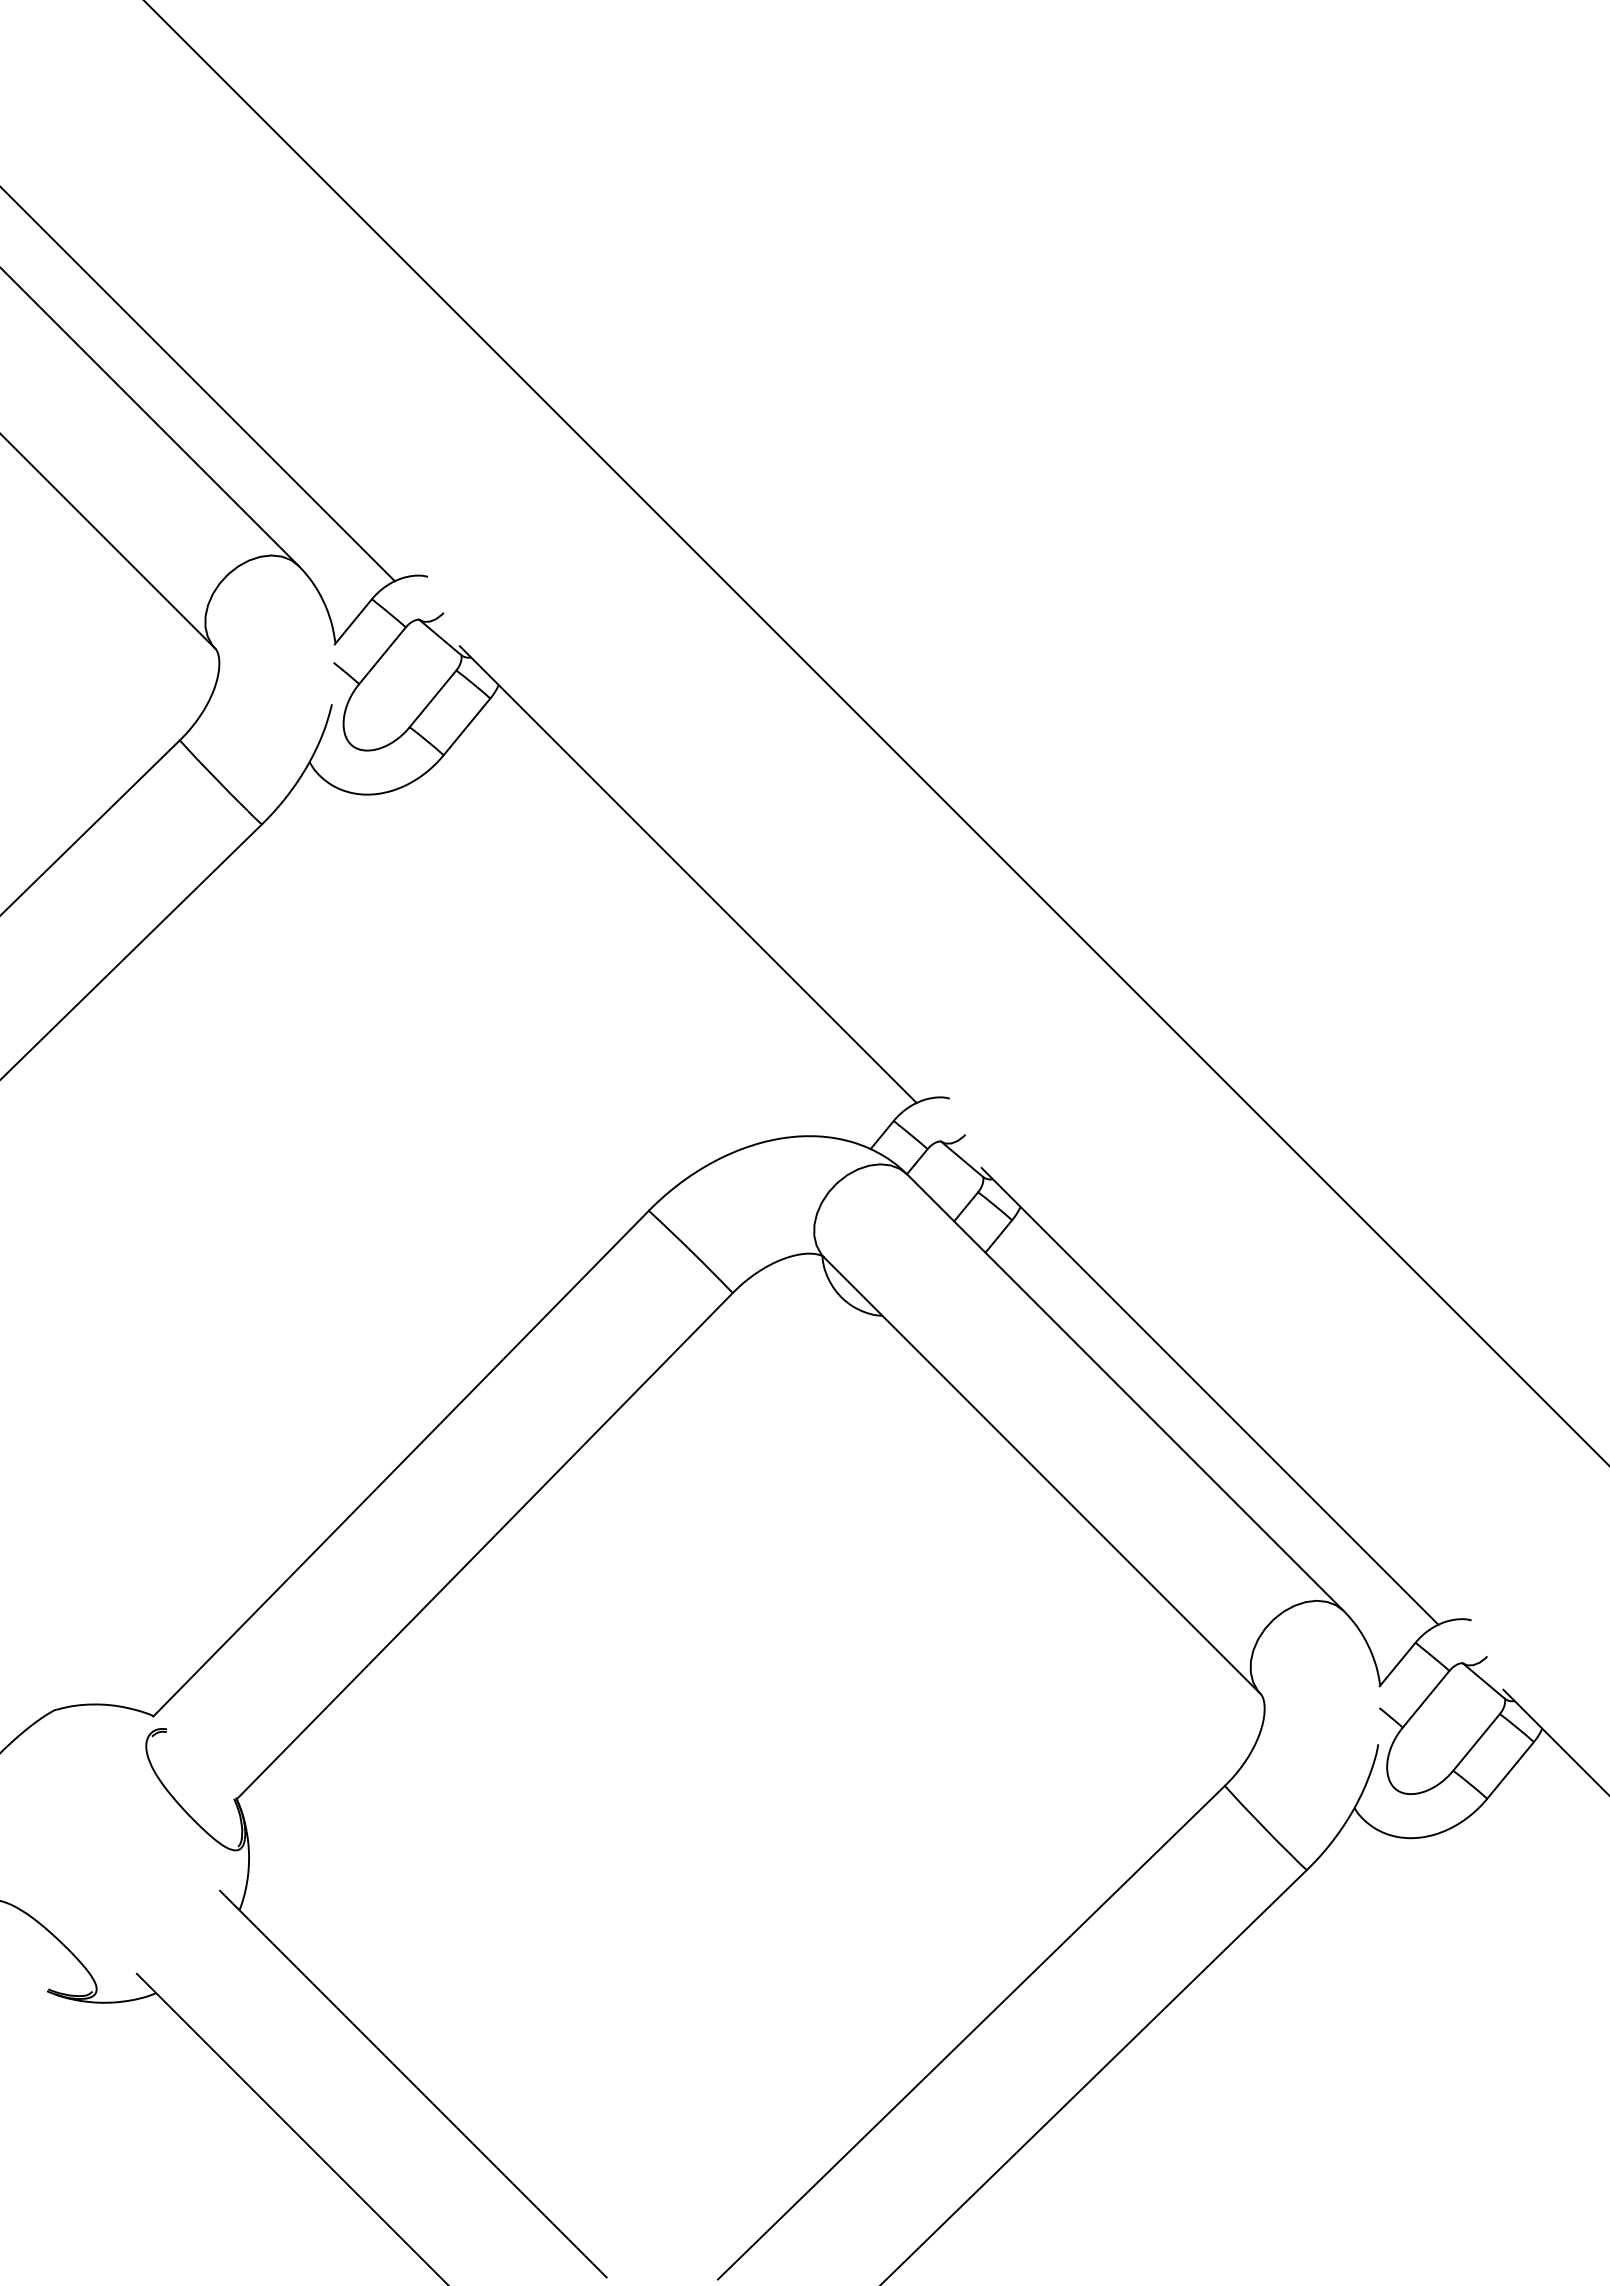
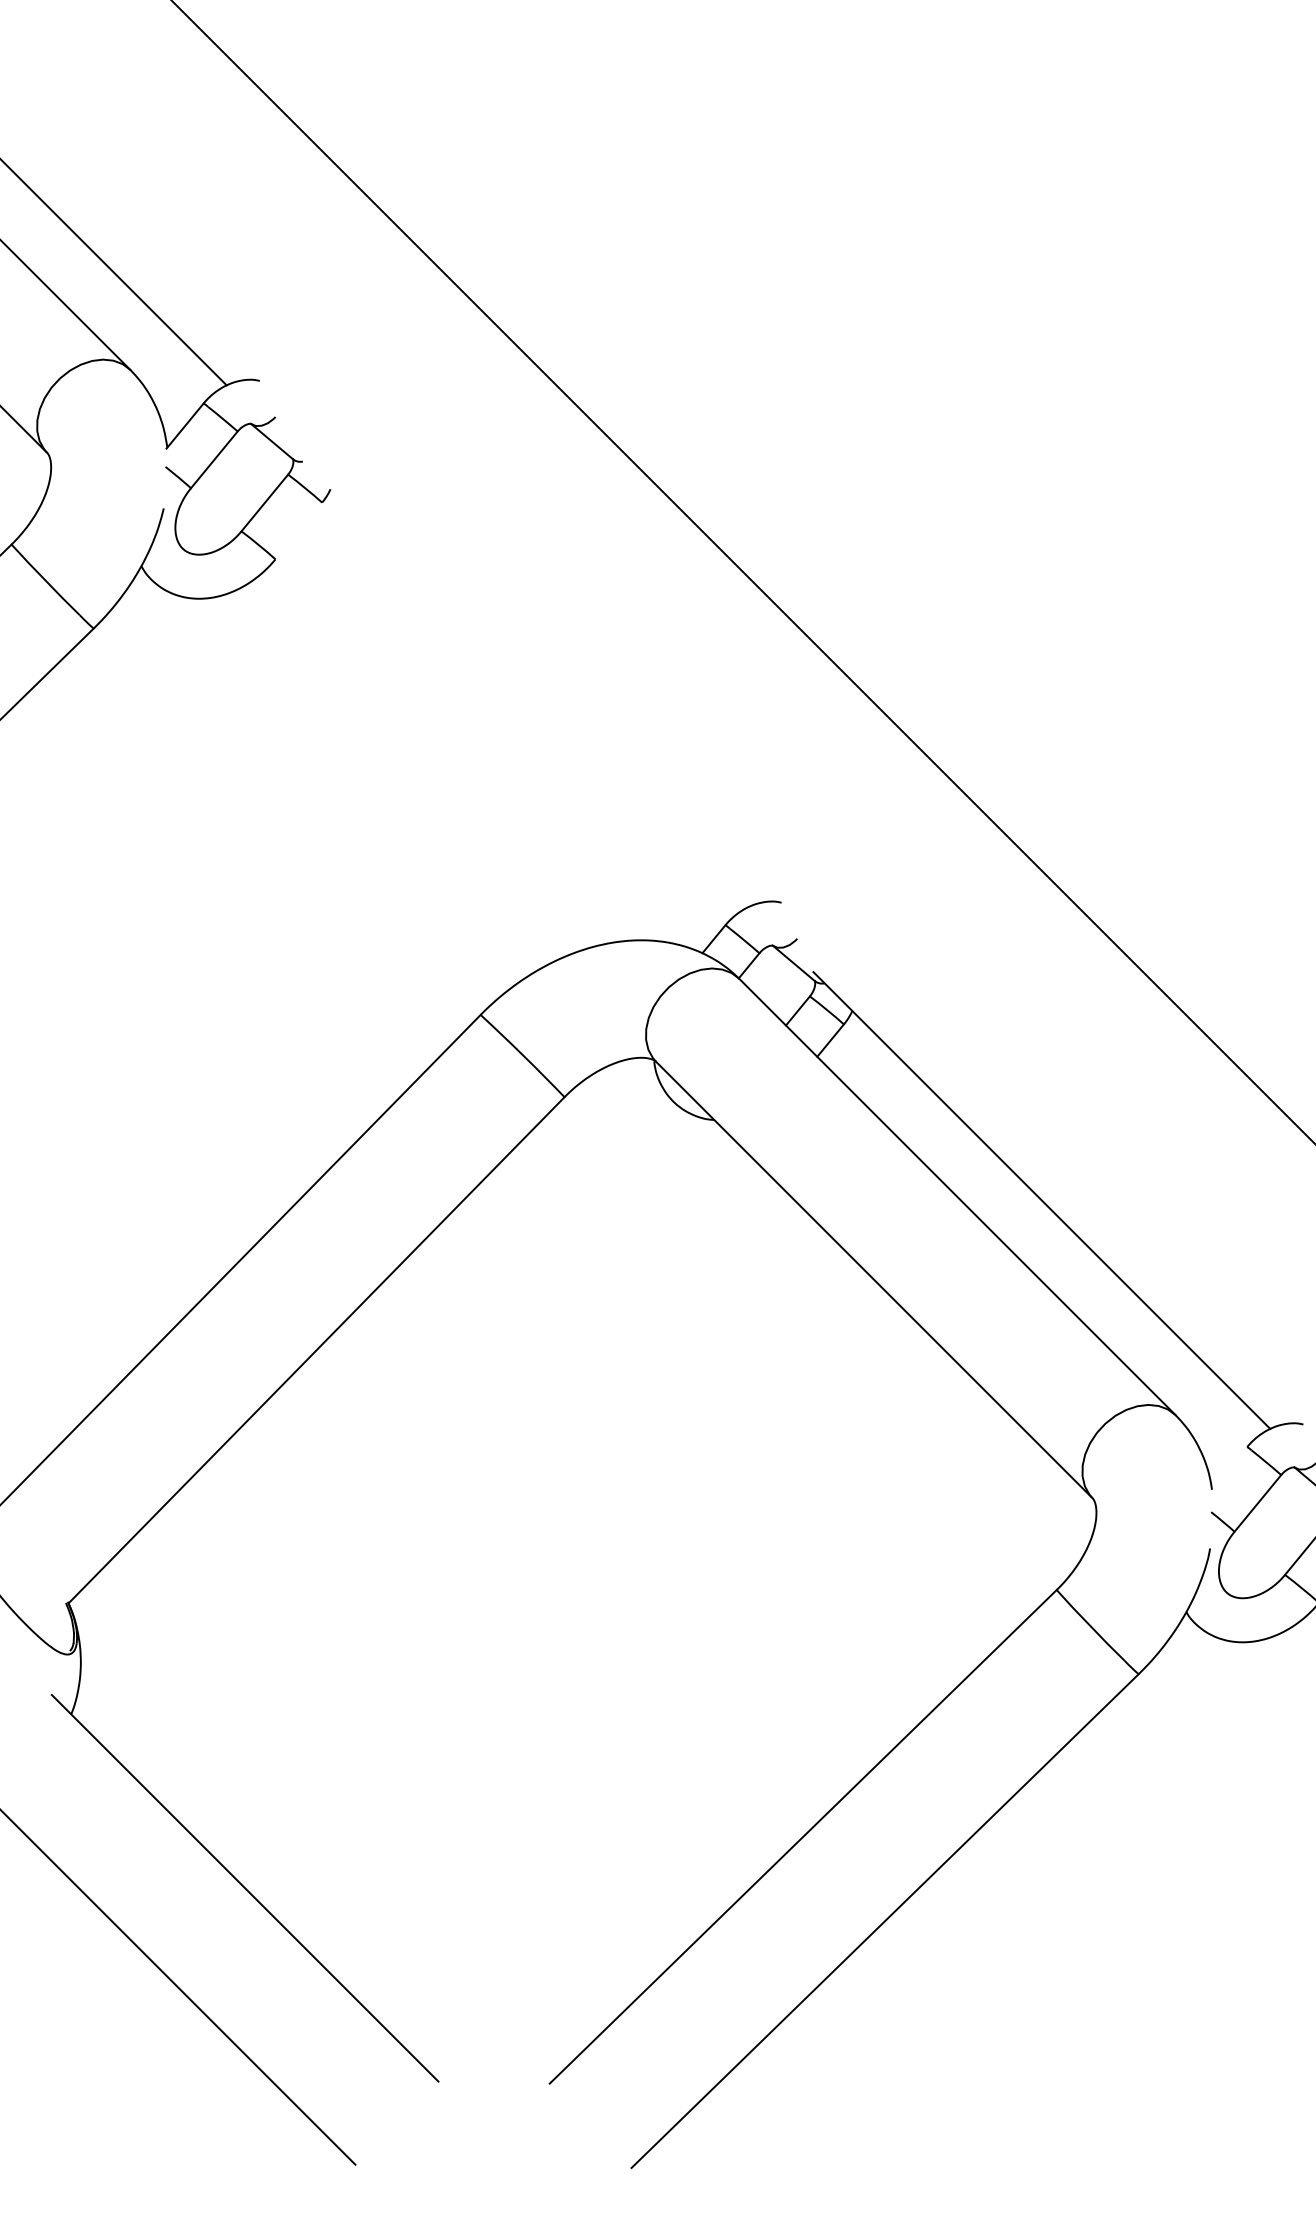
line: (466, 726) -> (298, 530), removed
line: (687, 874) -> (519, 678), removed
line: (1397, 1664) -> (1229, 1468), removed

